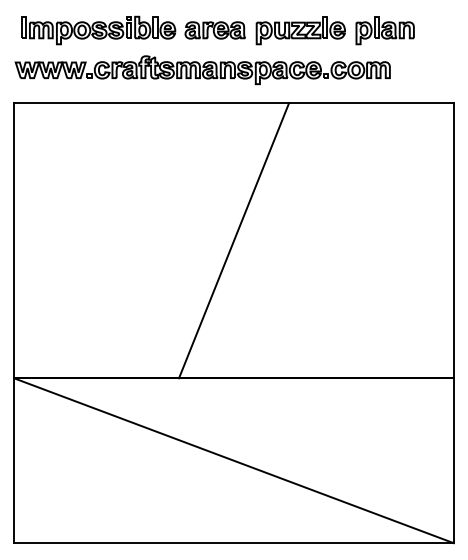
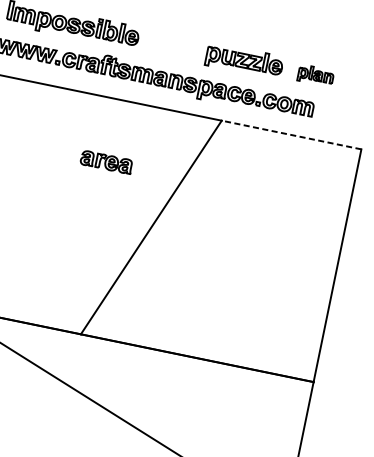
part: (214, 30) -> (106, 162), moved
part: (384, 30) -> (315, 75), size x0.7
line: (370, 103) -> (290, 134), solid -> dashed

